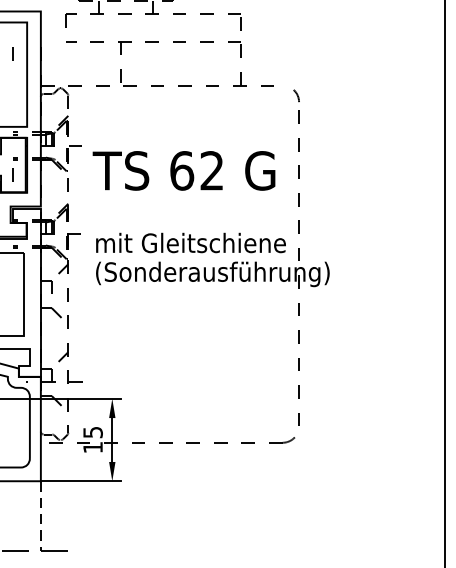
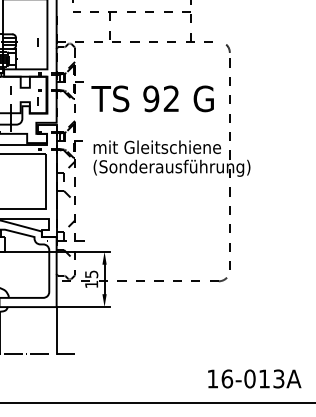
line: (12, 54) -> (37, 42), moved
text: (182, 170) -> (151, 98), 62 -> 92
line: (40, 517) -> (56, 331), dashed -> solid

